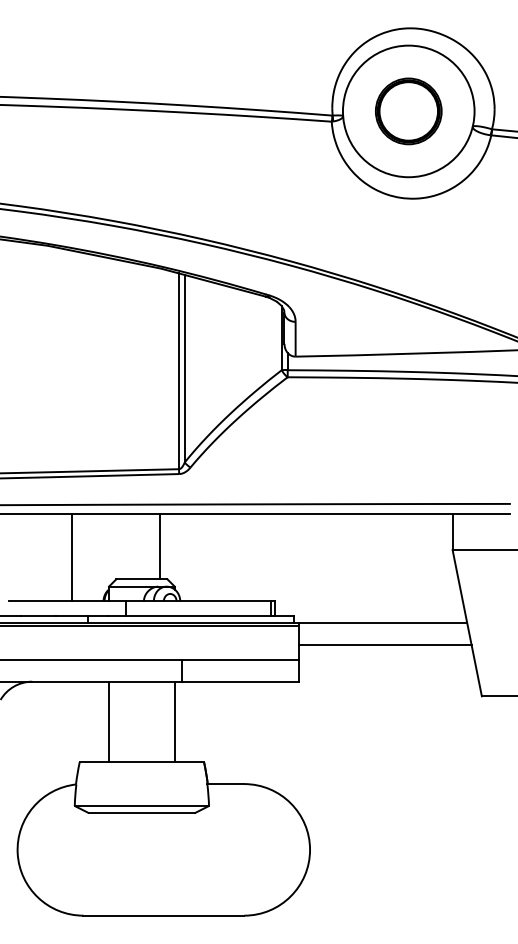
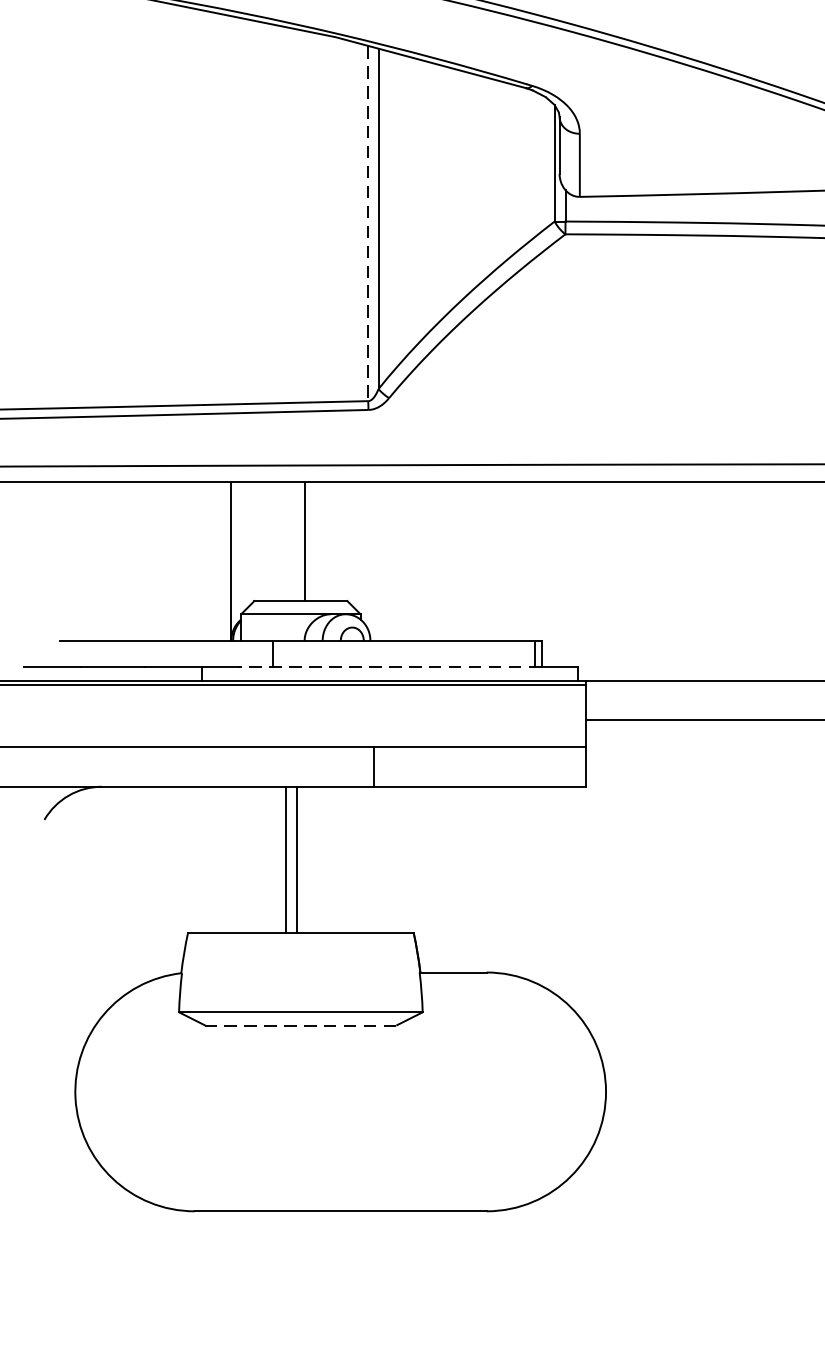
line: (179, 371) -> (369, 223), solid -> dashed
line: (160, 546) -> (305, 541), moved
line: (72, 557) -> (231, 561), moved
line: (190, 615) -> (389, 666), solid -> dashed
line: (109, 721) -> (298, 858), moved
line: (174, 721) -> (285, 858), moved
line: (141, 813) -> (300, 1025), solid -> dashed

